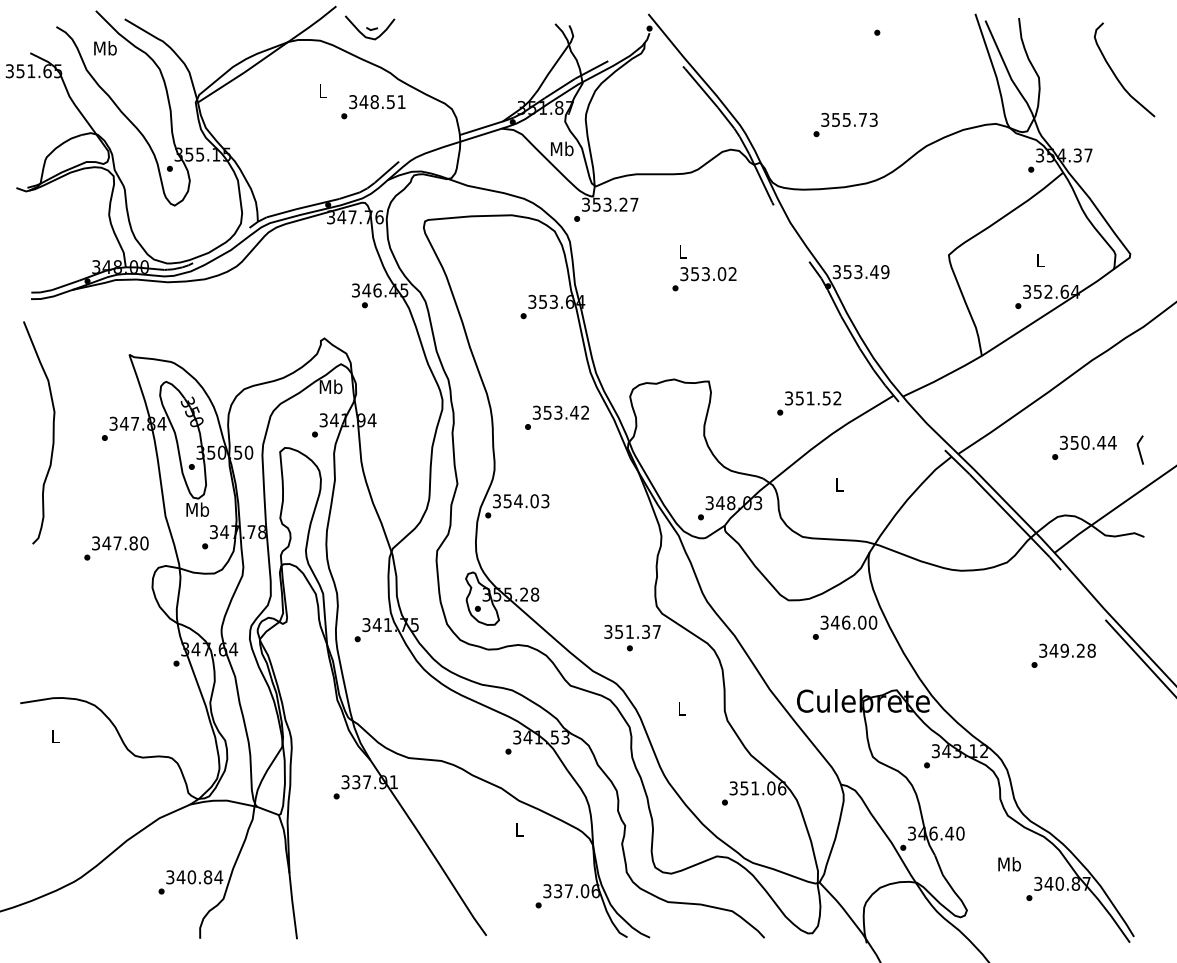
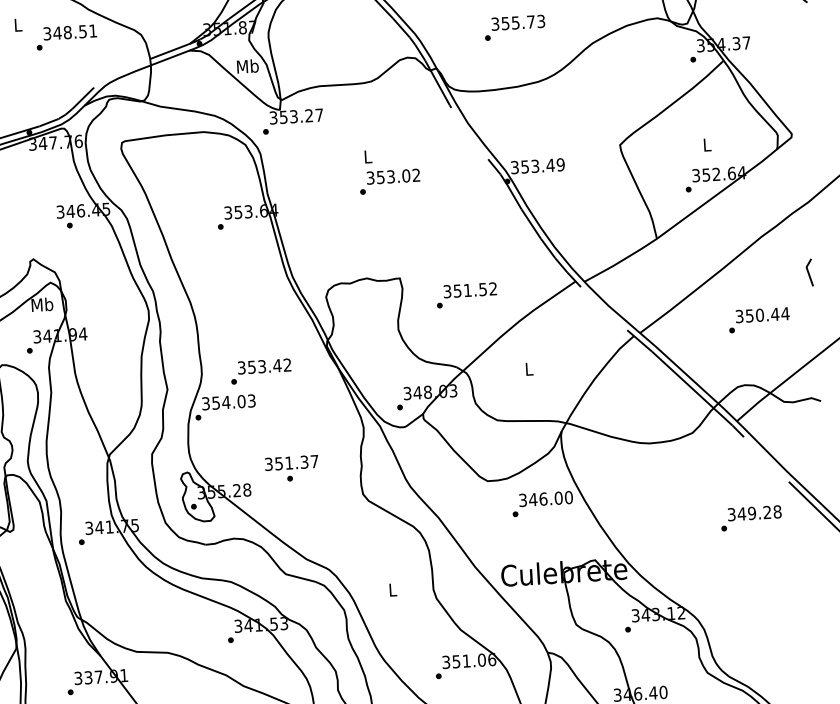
text: (809, 403) -> (467, 295), moved
text: (556, 417) -> (260, 371), moved
line: (1139, 449) -> (808, 272), moved
text: (632, 638) -> (292, 469), moved

